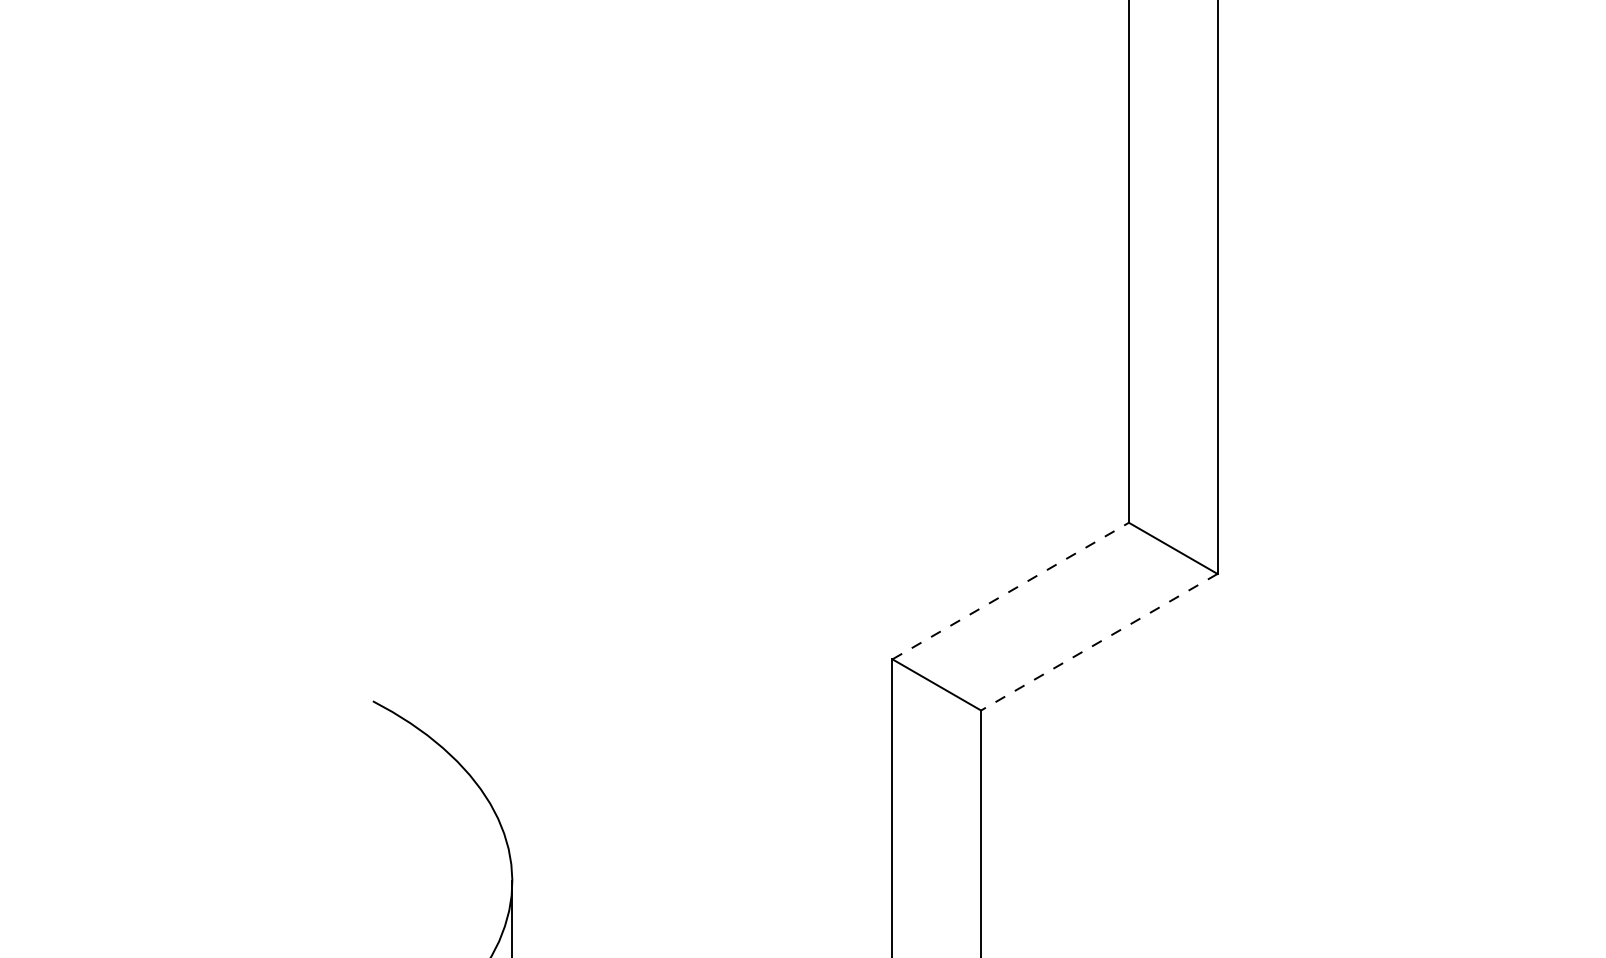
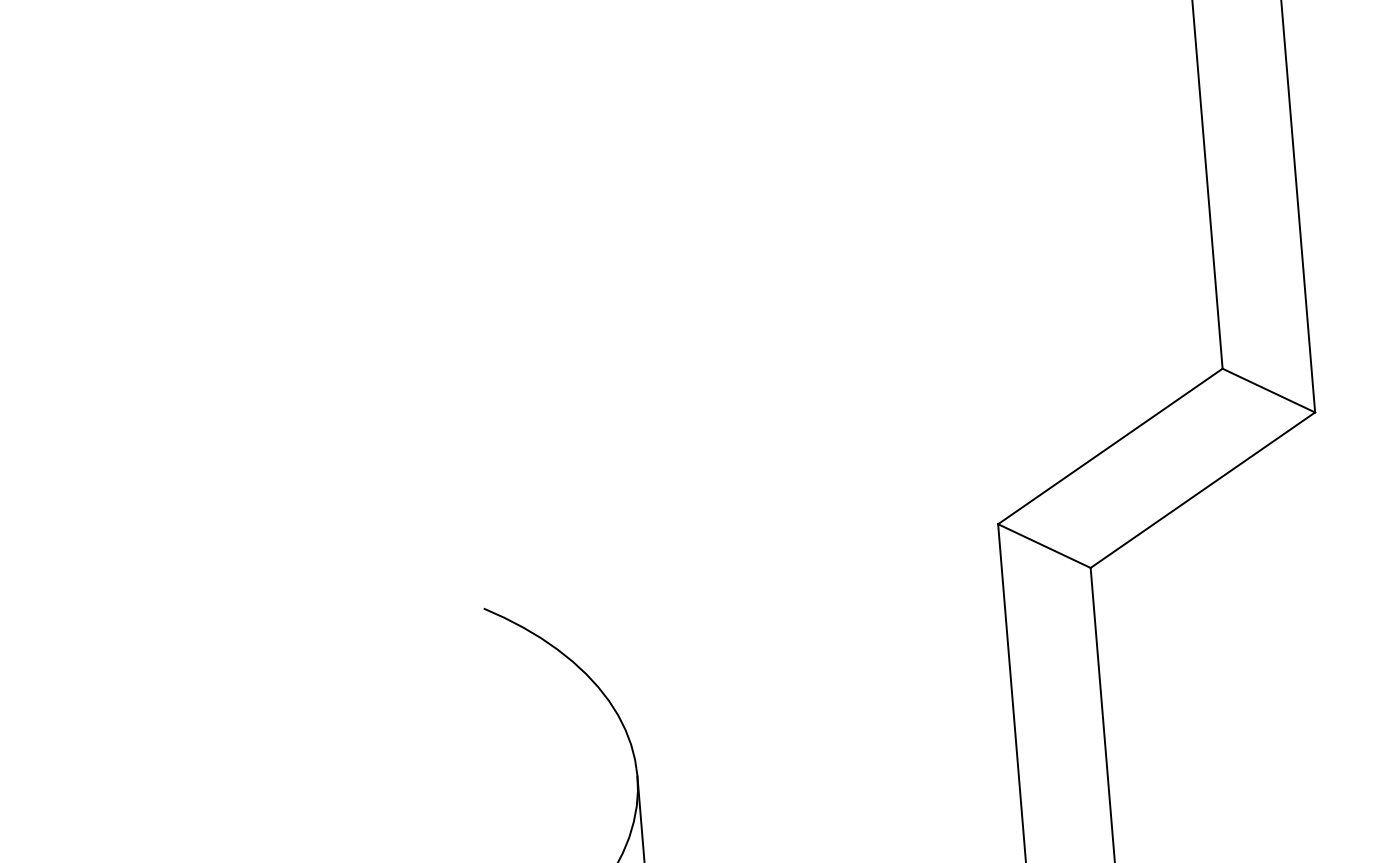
line: (1010, 591) -> (1110, 446), dashed -> solid
line: (1099, 642) -> (1203, 490), dashed -> solid

